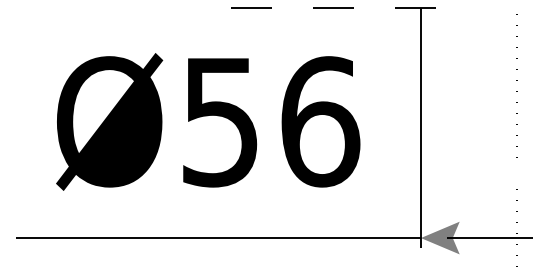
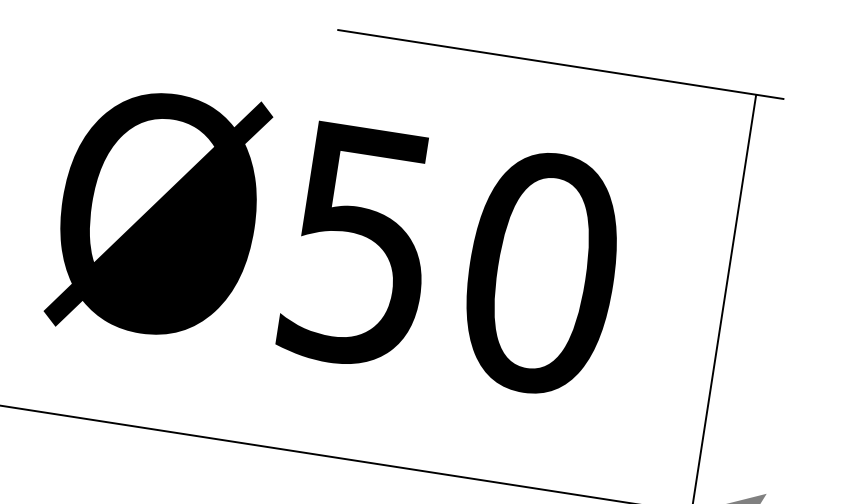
line: (312, 8) -> (559, 64), dashed -> solid
text: (320, 121) -> (541, 272), Ø56 -> Ø50

